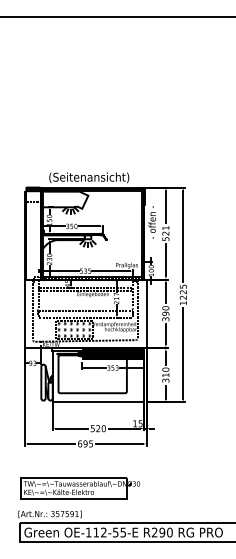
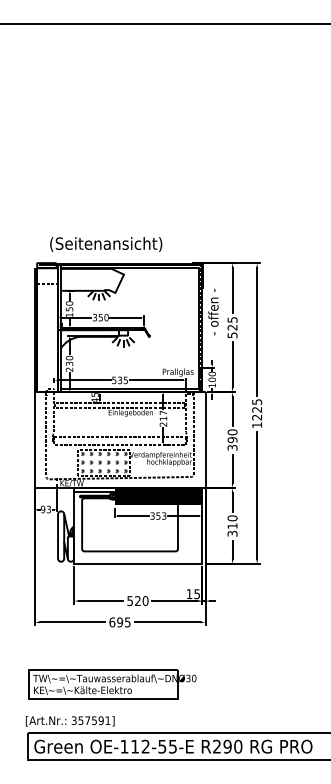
text: (89, 177) -> (106, 244), moved
text: (165, 227) -> (232, 319), 521 -> 525

